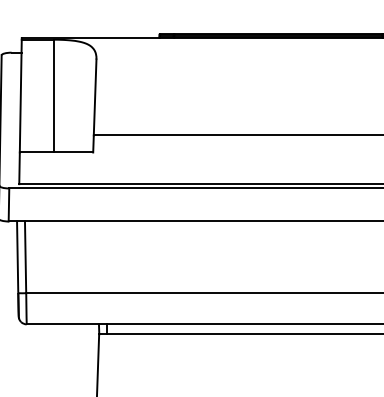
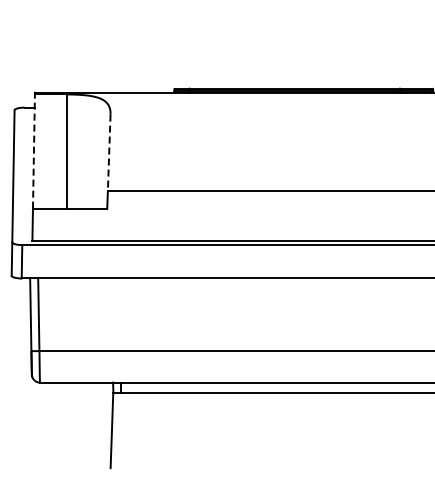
line: (20, 96) -> (33, 151), solid -> dashed
line: (95, 98) -> (109, 153), solid -> dashed

